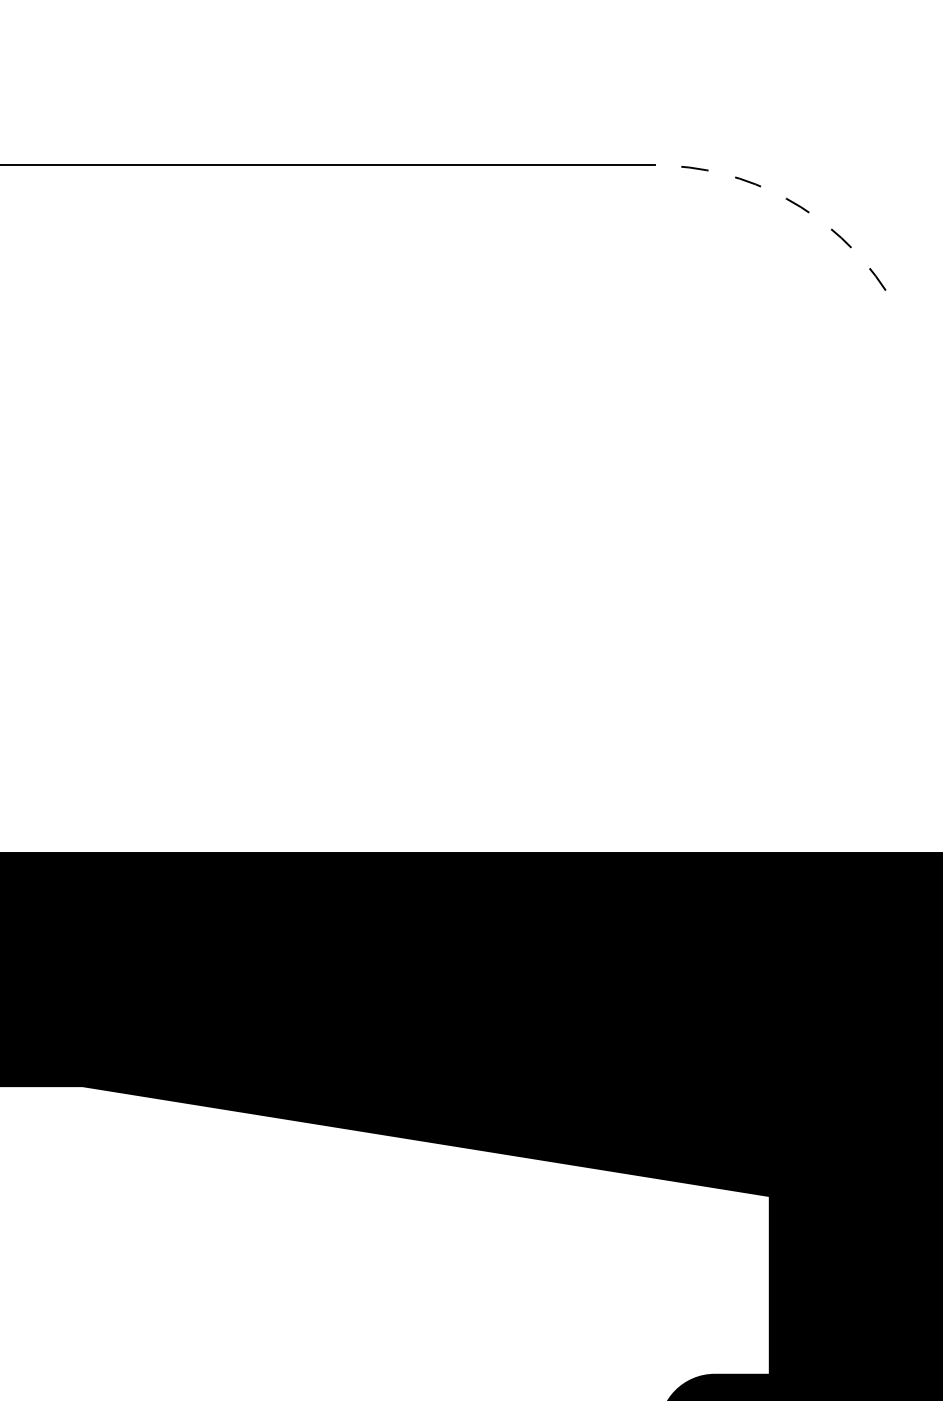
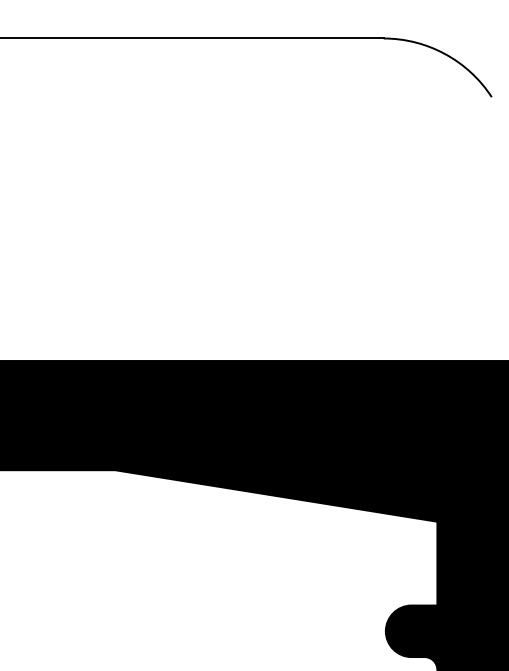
arc: (787, 199) -> (445, 54), dashed -> solid

